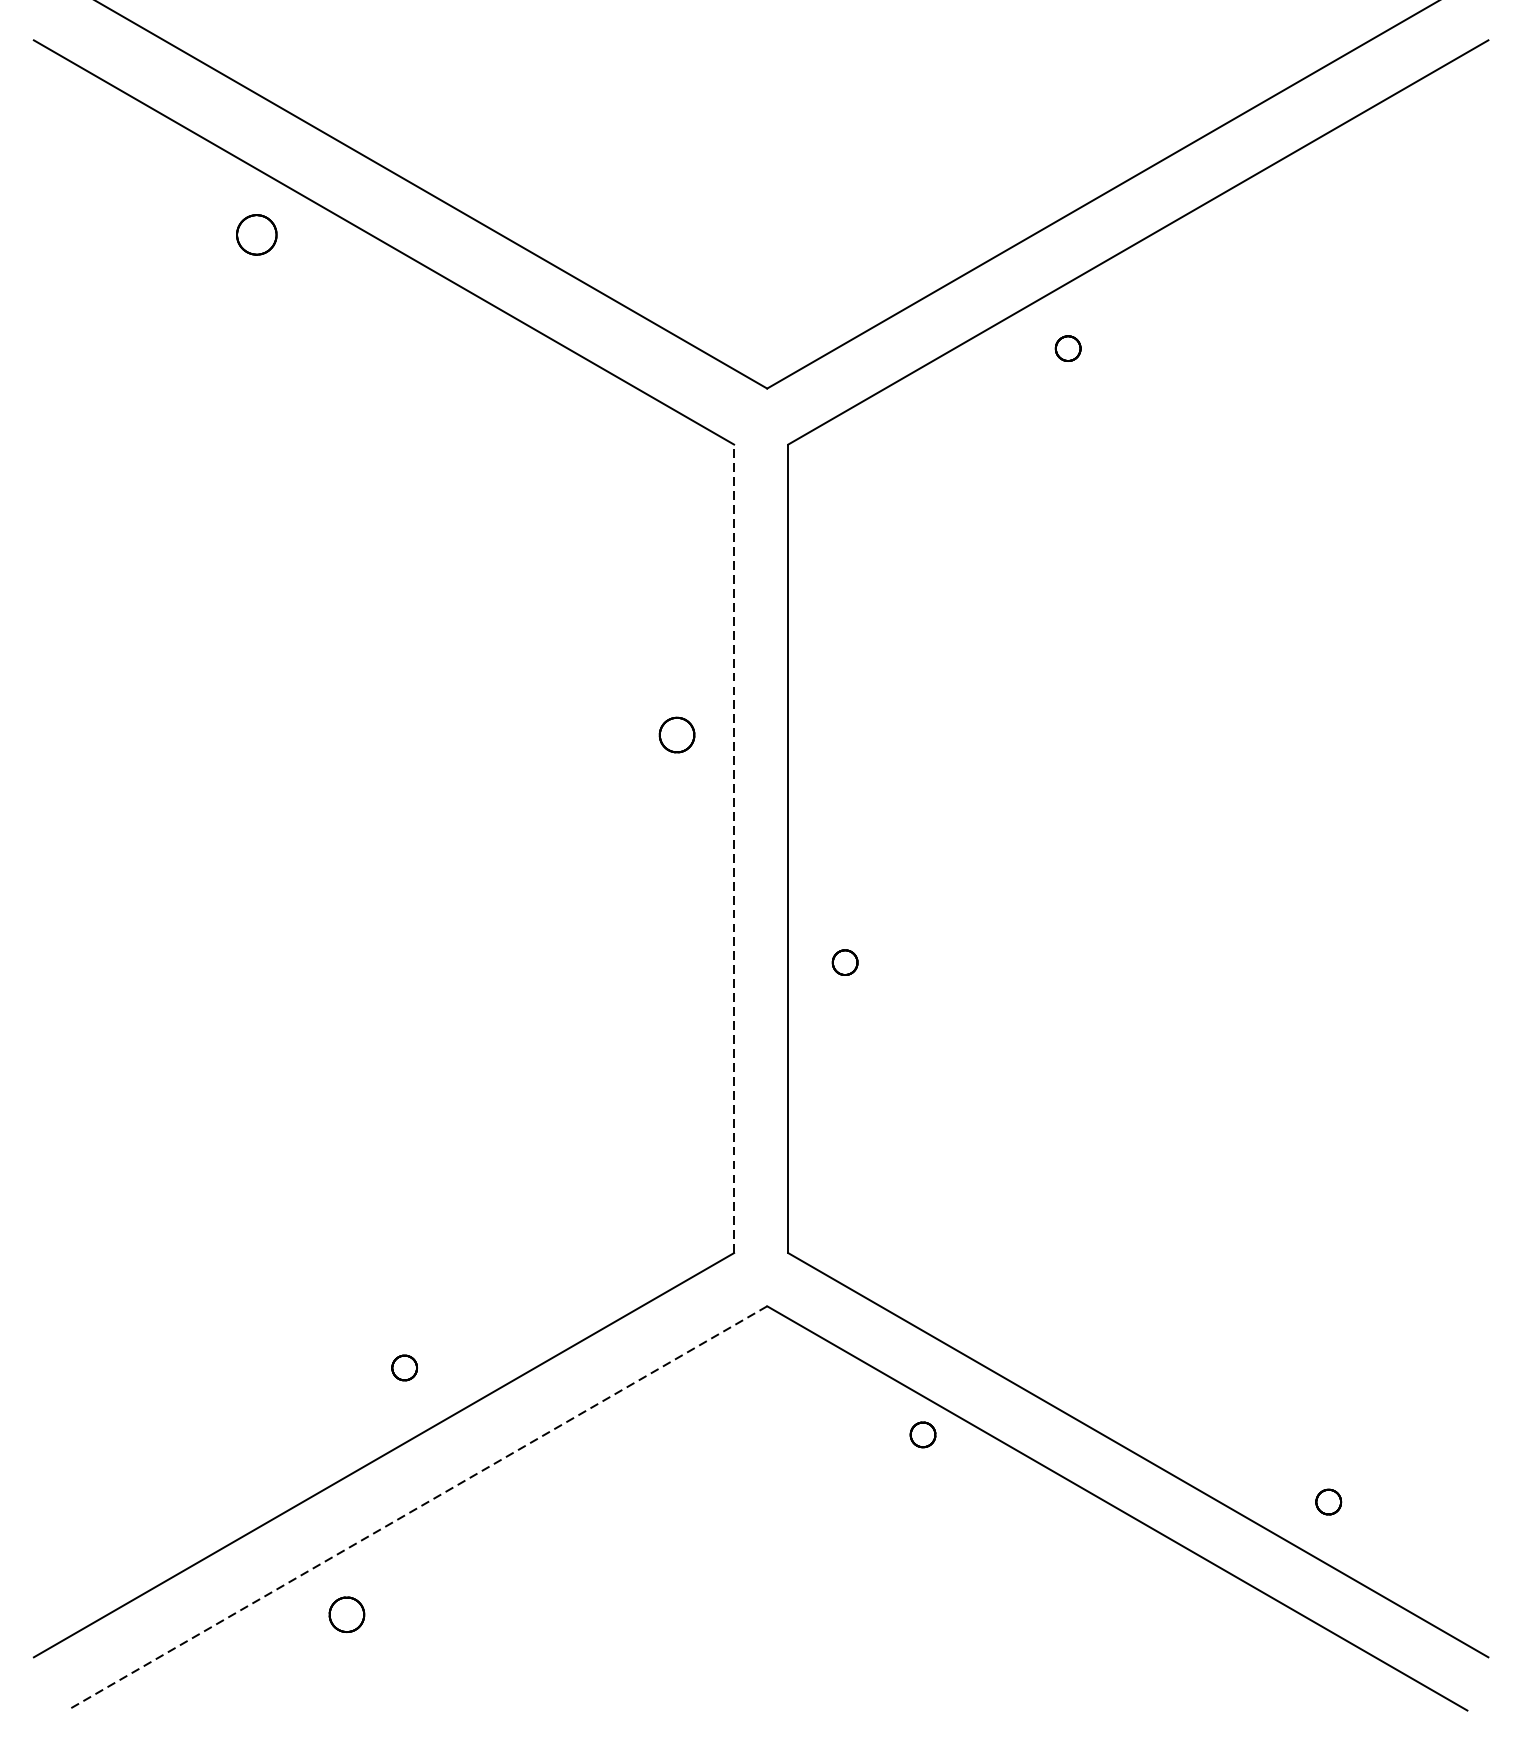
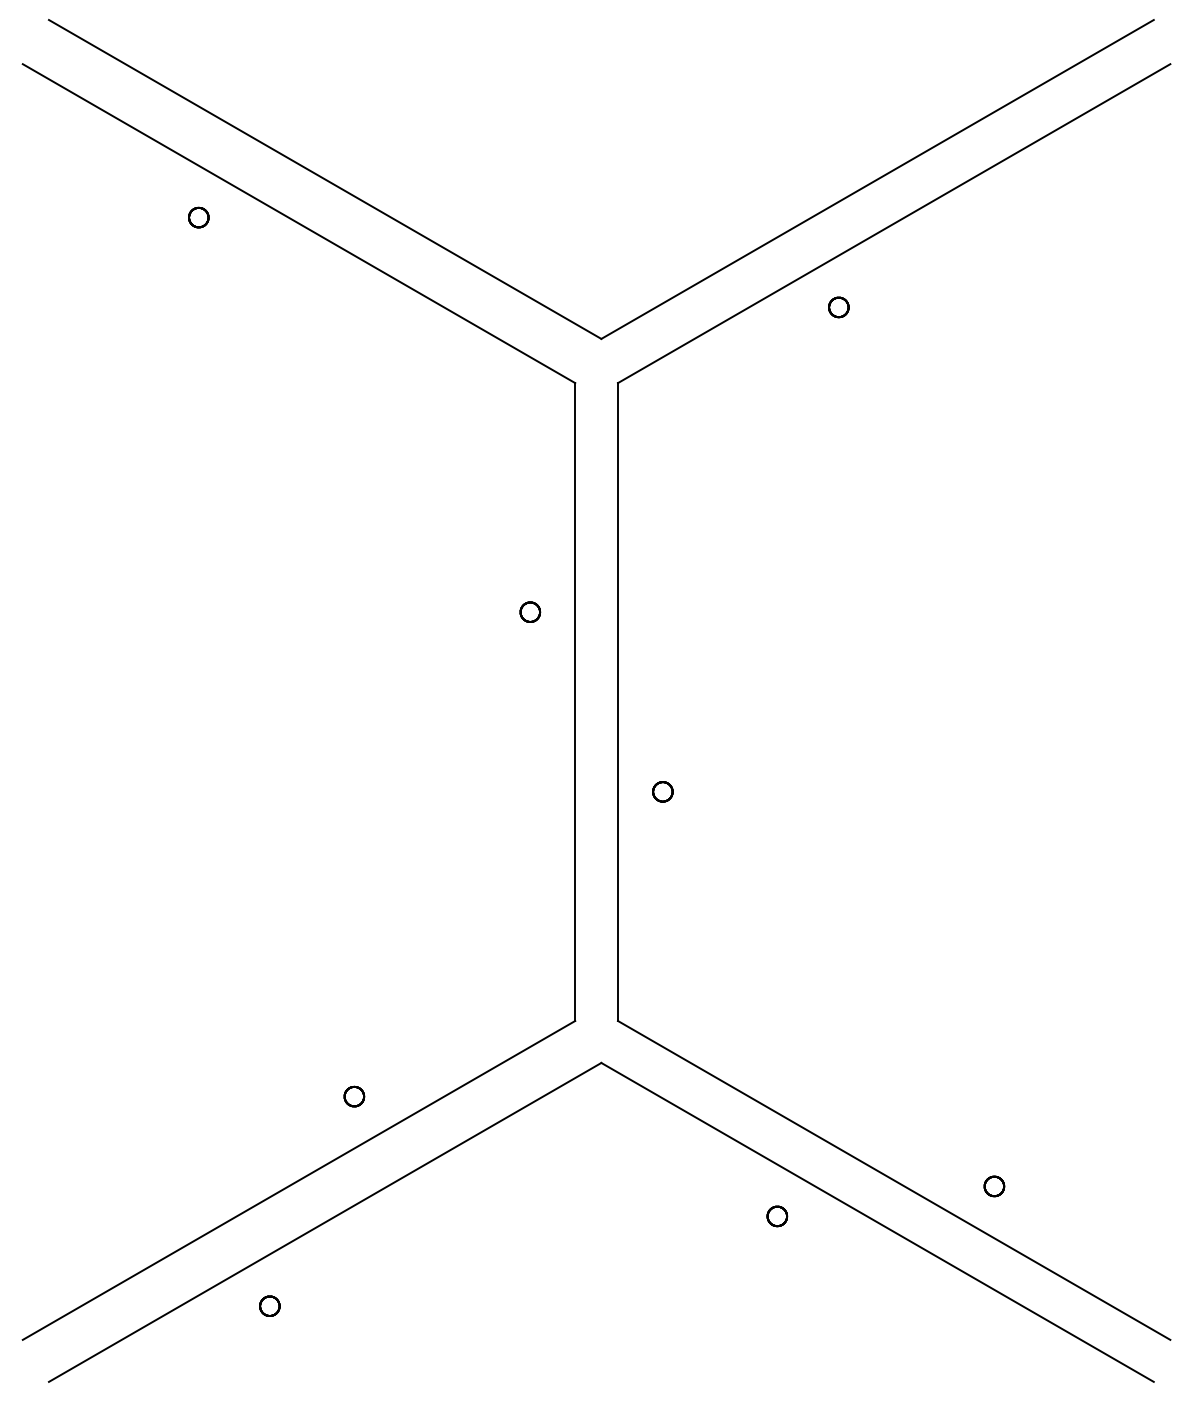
part: (256, 234) -> (198, 217), size x0.62
part: (677, 734) -> (530, 611), size x0.71
line: (734, 849) -> (575, 702), dashed -> solid
part: (404, 1367) -> (354, 1096), moved
part: (923, 1434) -> (777, 1216), moved
part: (1328, 1502) -> (994, 1186), moved
line: (417, 1508) -> (325, 1222), dashed -> solid
part: (346, 1613) -> (269, 1305), size x0.71

